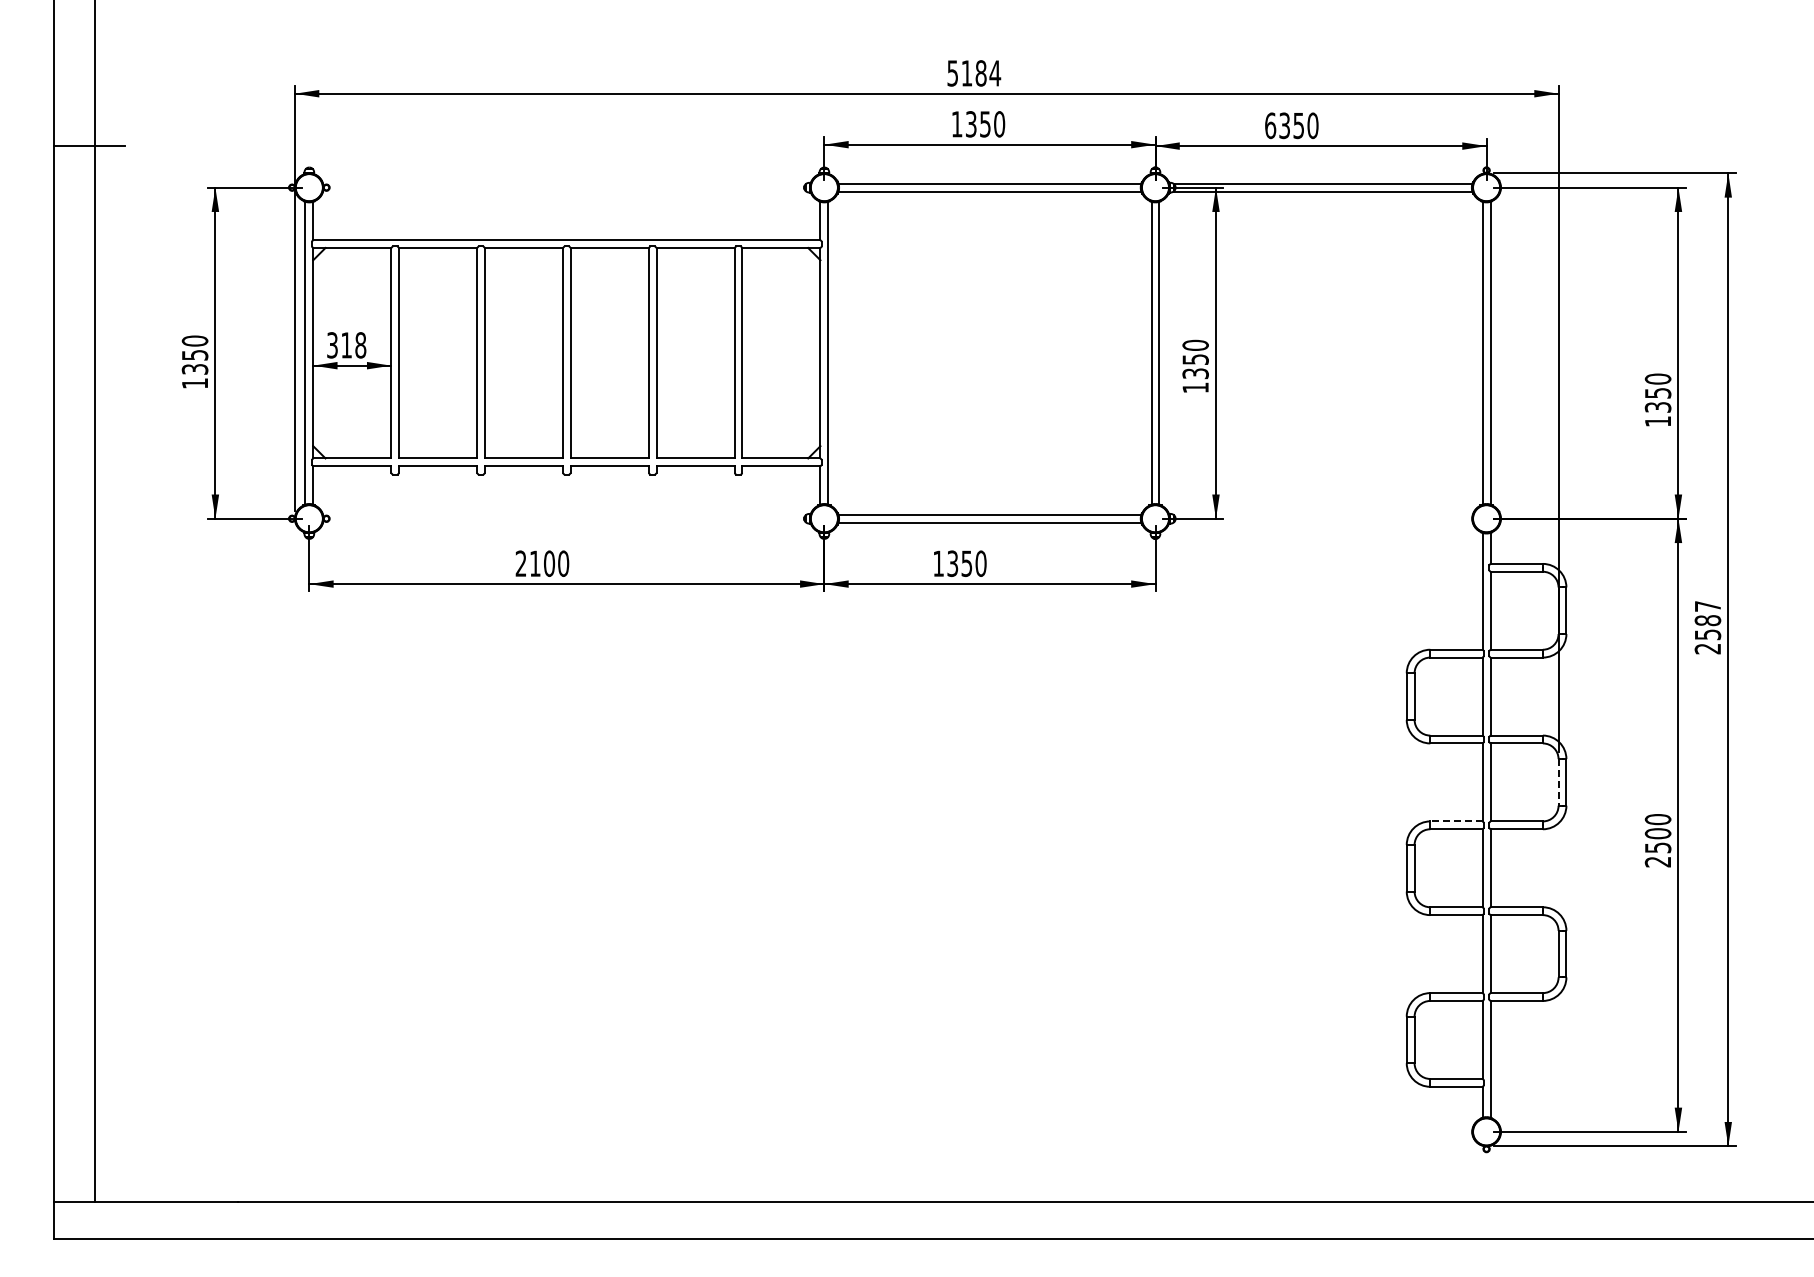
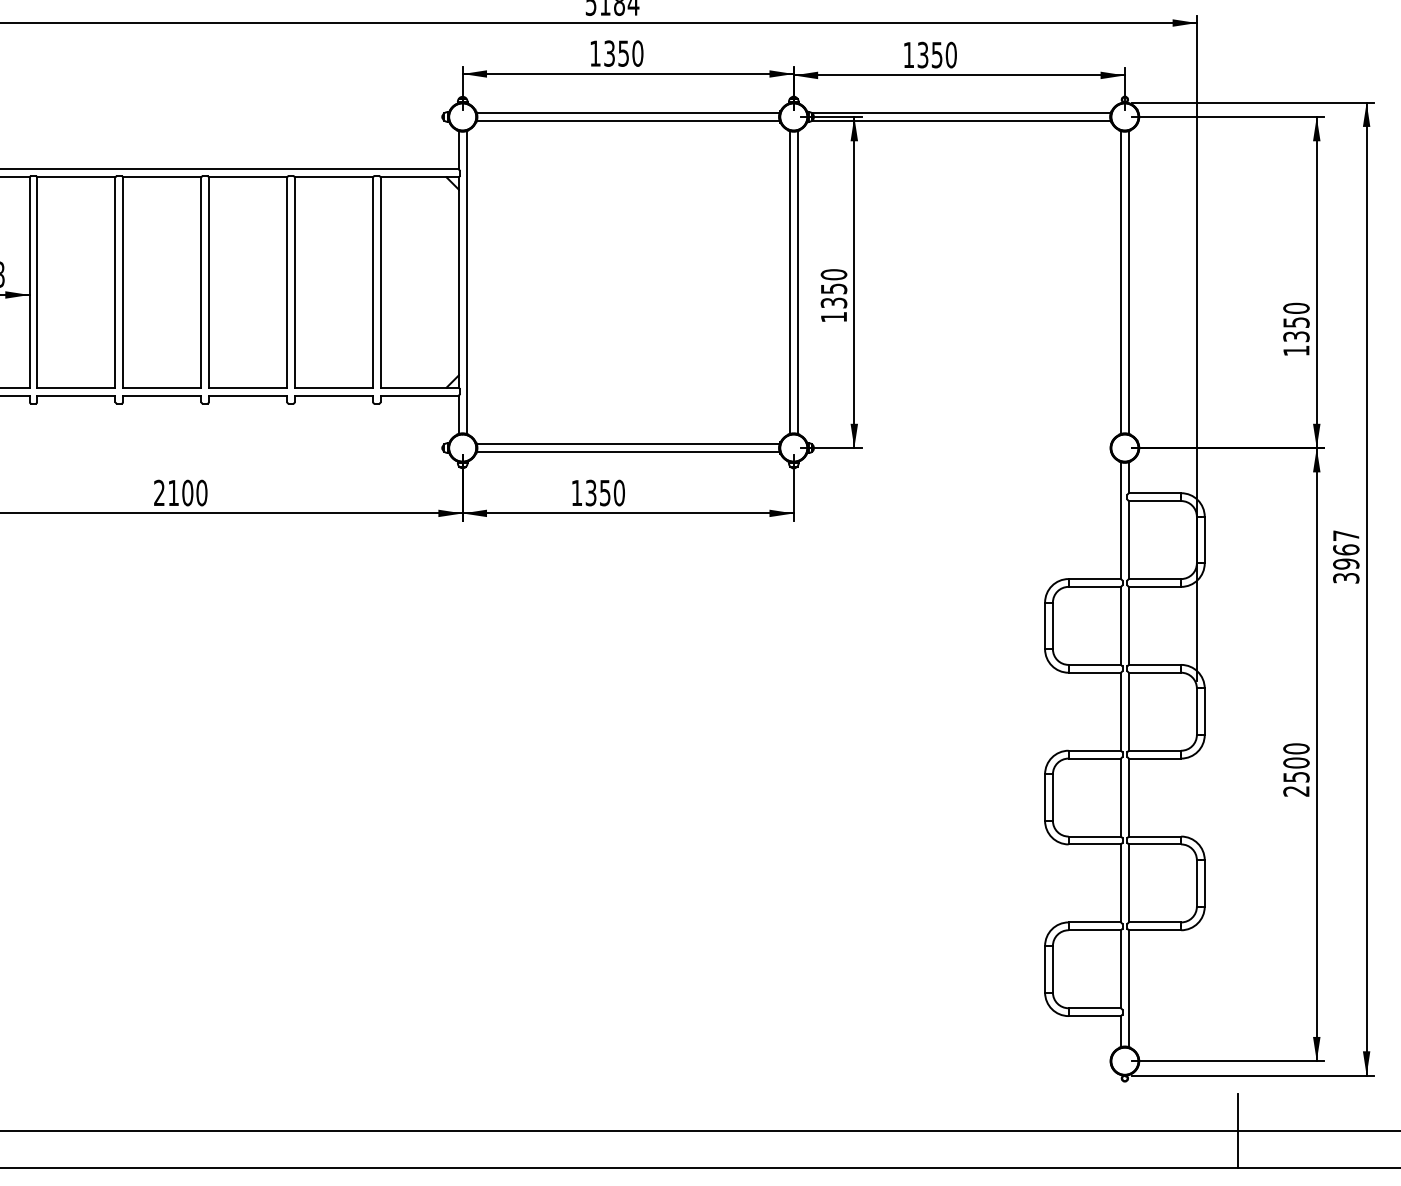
text: (1270, 125) -> (908, 54), 6350 -> 1350
text: (1707, 634) -> (1345, 563), 2587 -> 3967
line: (1558, 782) -> (1196, 711), dashed -> solid
line: (1455, 821) -> (1093, 750), dashed -> solid
line: (1599, 1201) -> (1237, 1130), added

